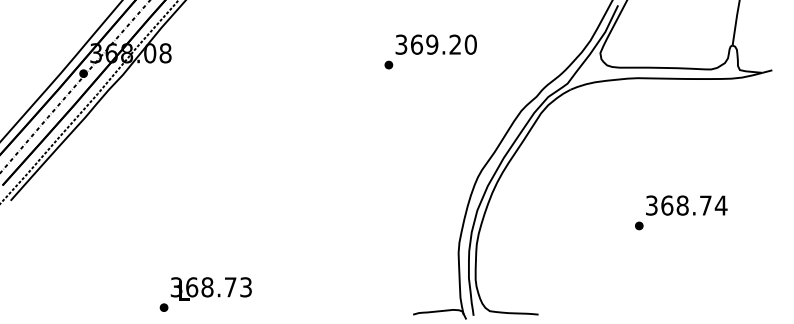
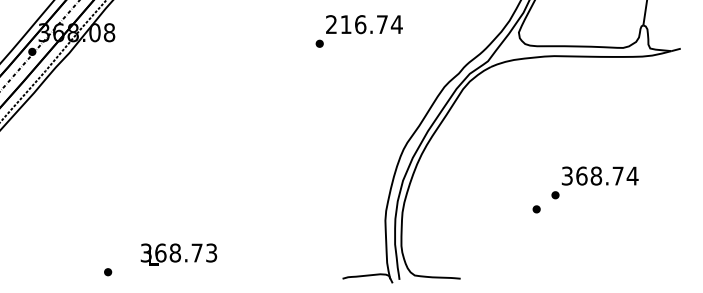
text: (436, 44) -> (364, 24), 369.20 -> 216.74
part: (619, 240) -> (536, 208), added
text: (210, 288) -> (178, 254), moved

